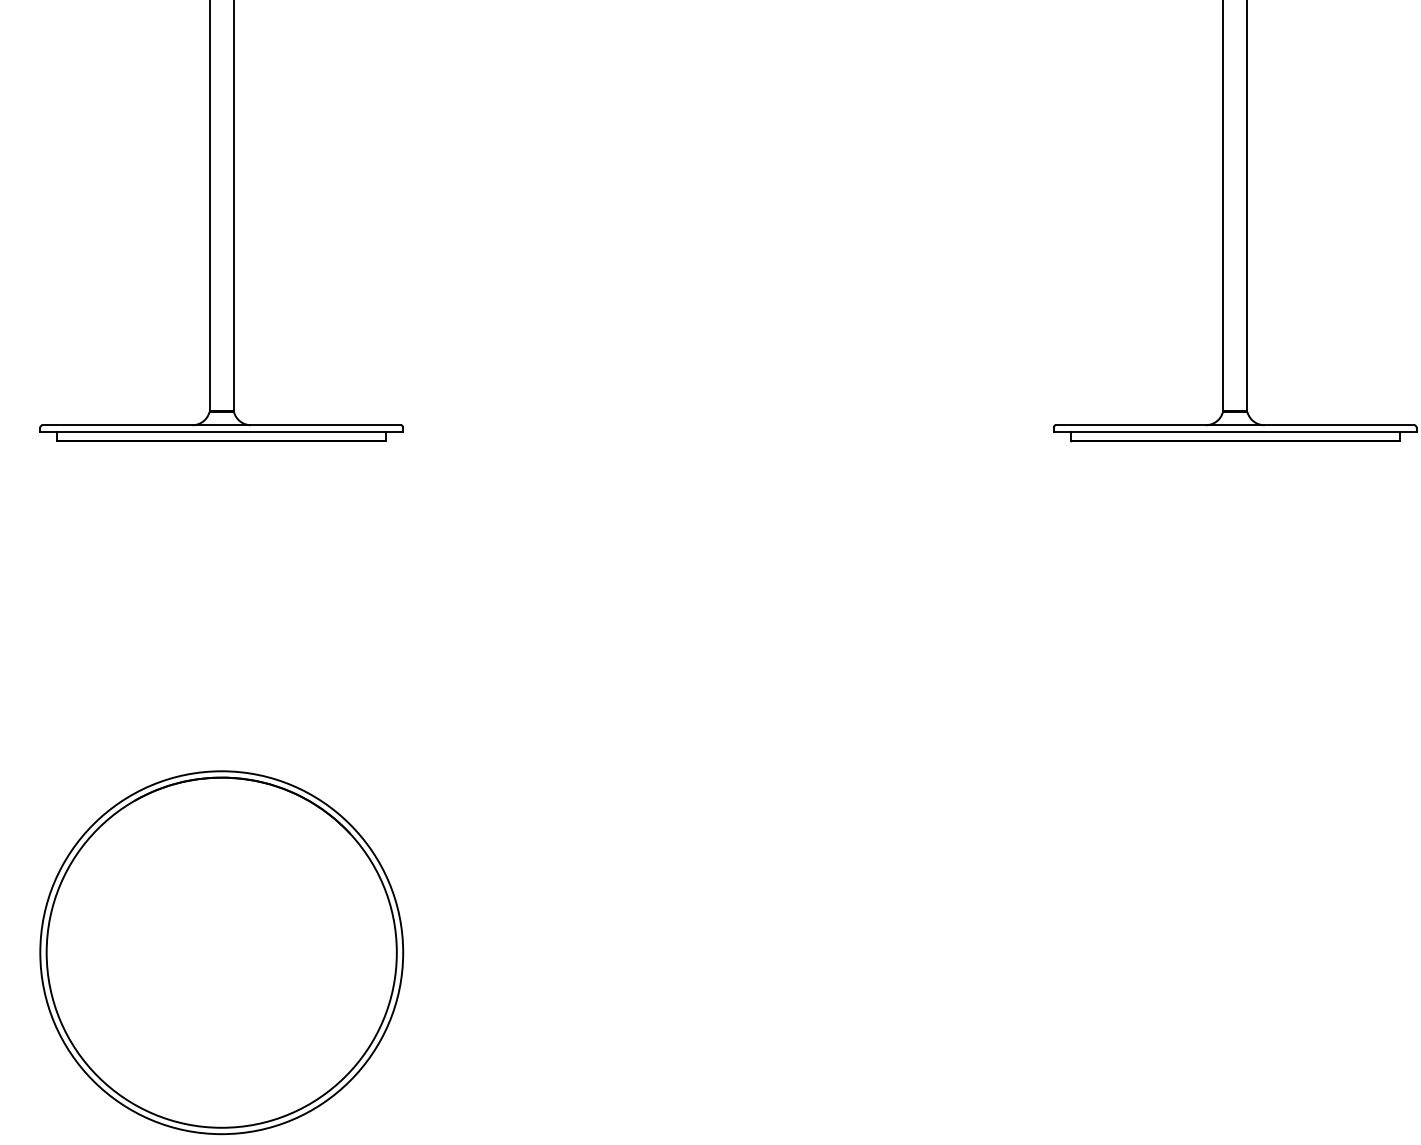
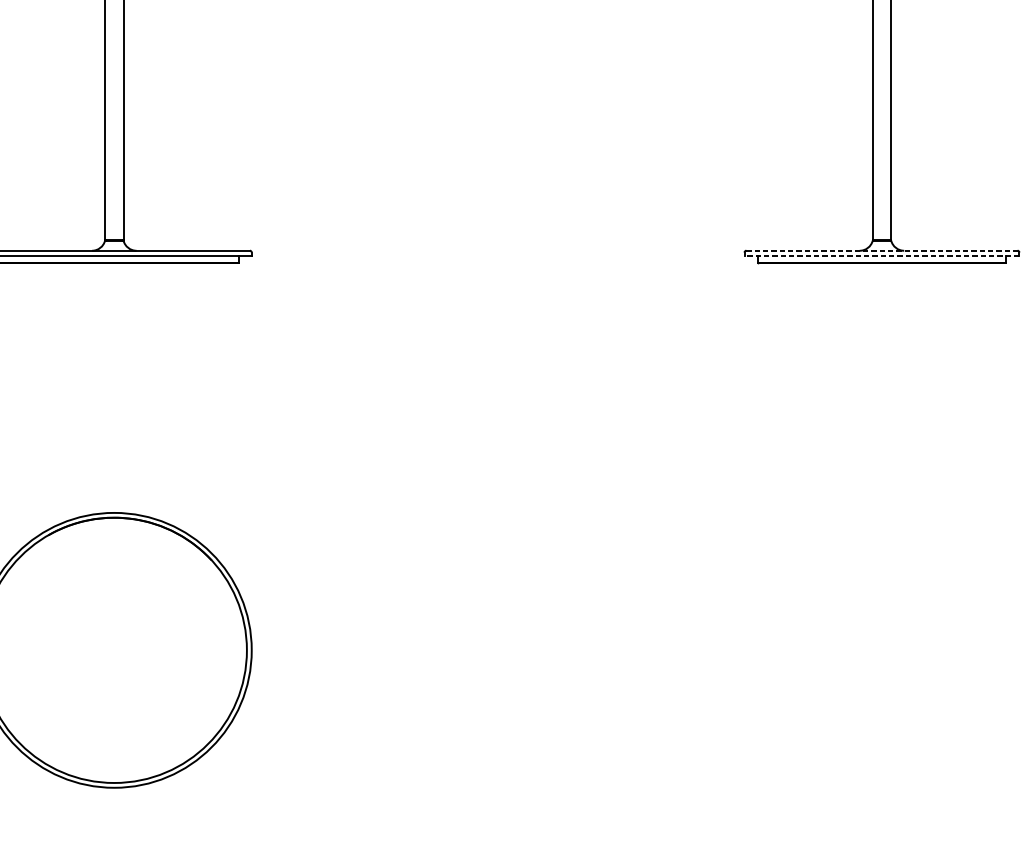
line: (1235, 425) -> (882, 250), solid -> dashed
line: (1234, 431) -> (881, 255), solid -> dashed

